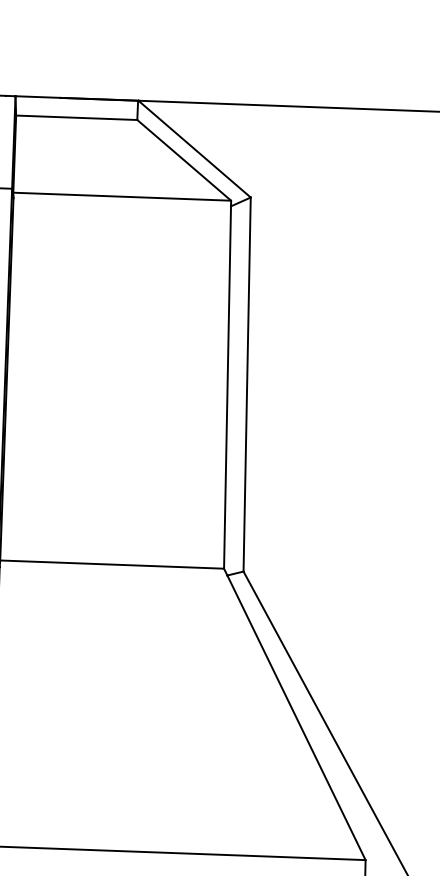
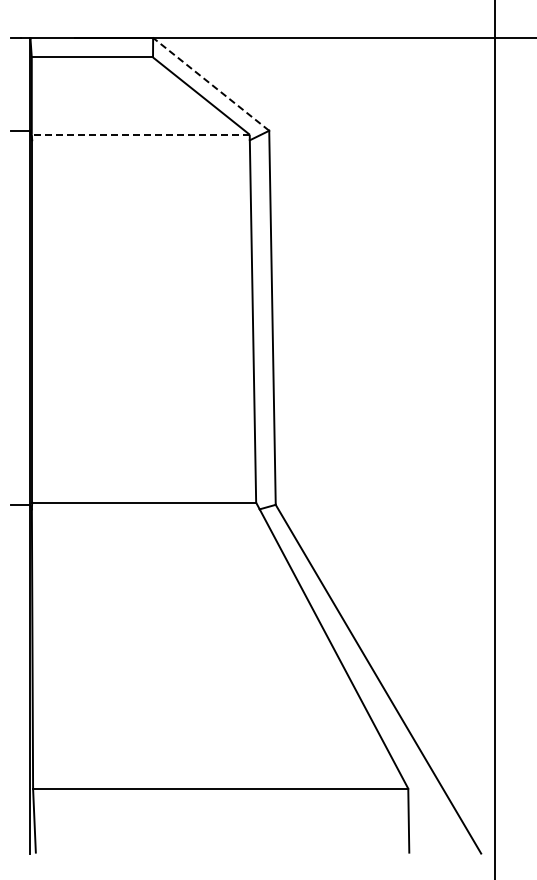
line: (193, 149) -> (210, 84), solid -> dashed
line: (121, 196) -> (140, 134), solid -> dashed

